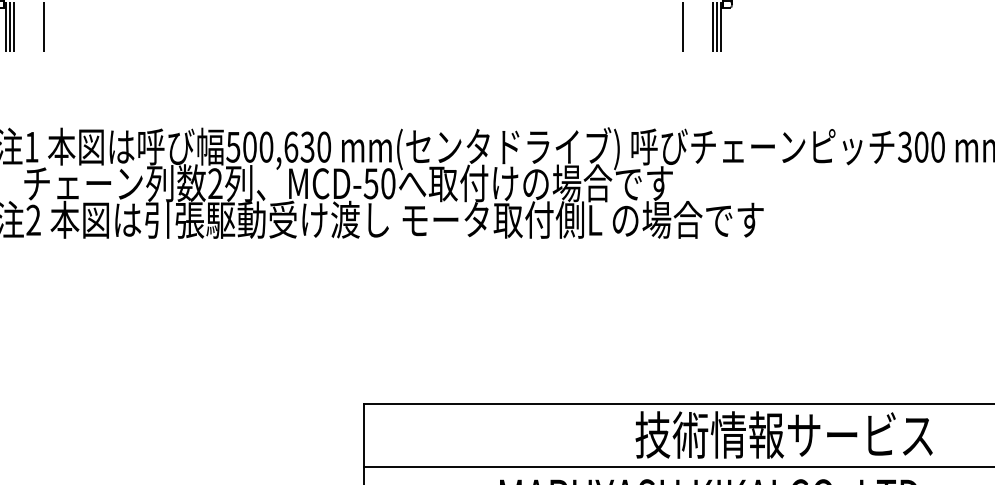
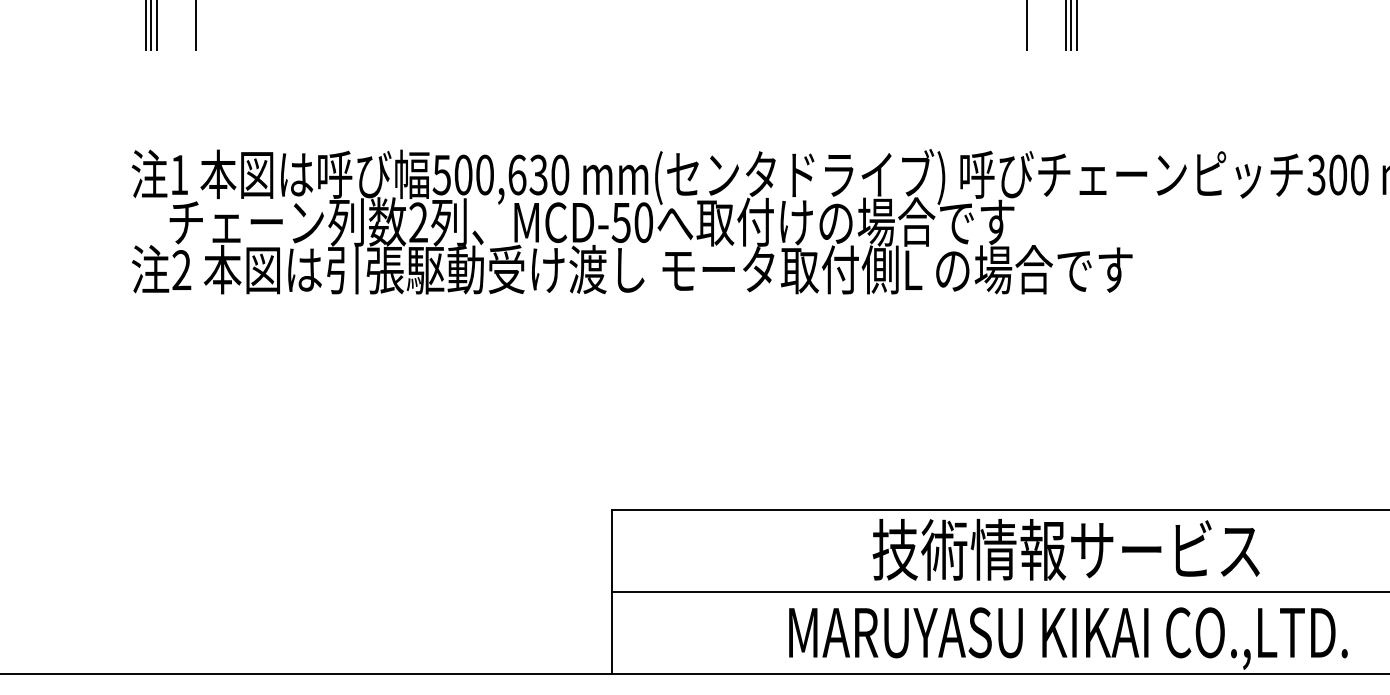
text: (783, 434) -> (1065, 549), moved

